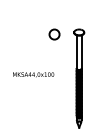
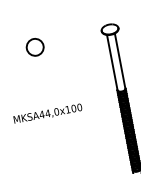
part: (54, 34) -> (35, 47), moved

